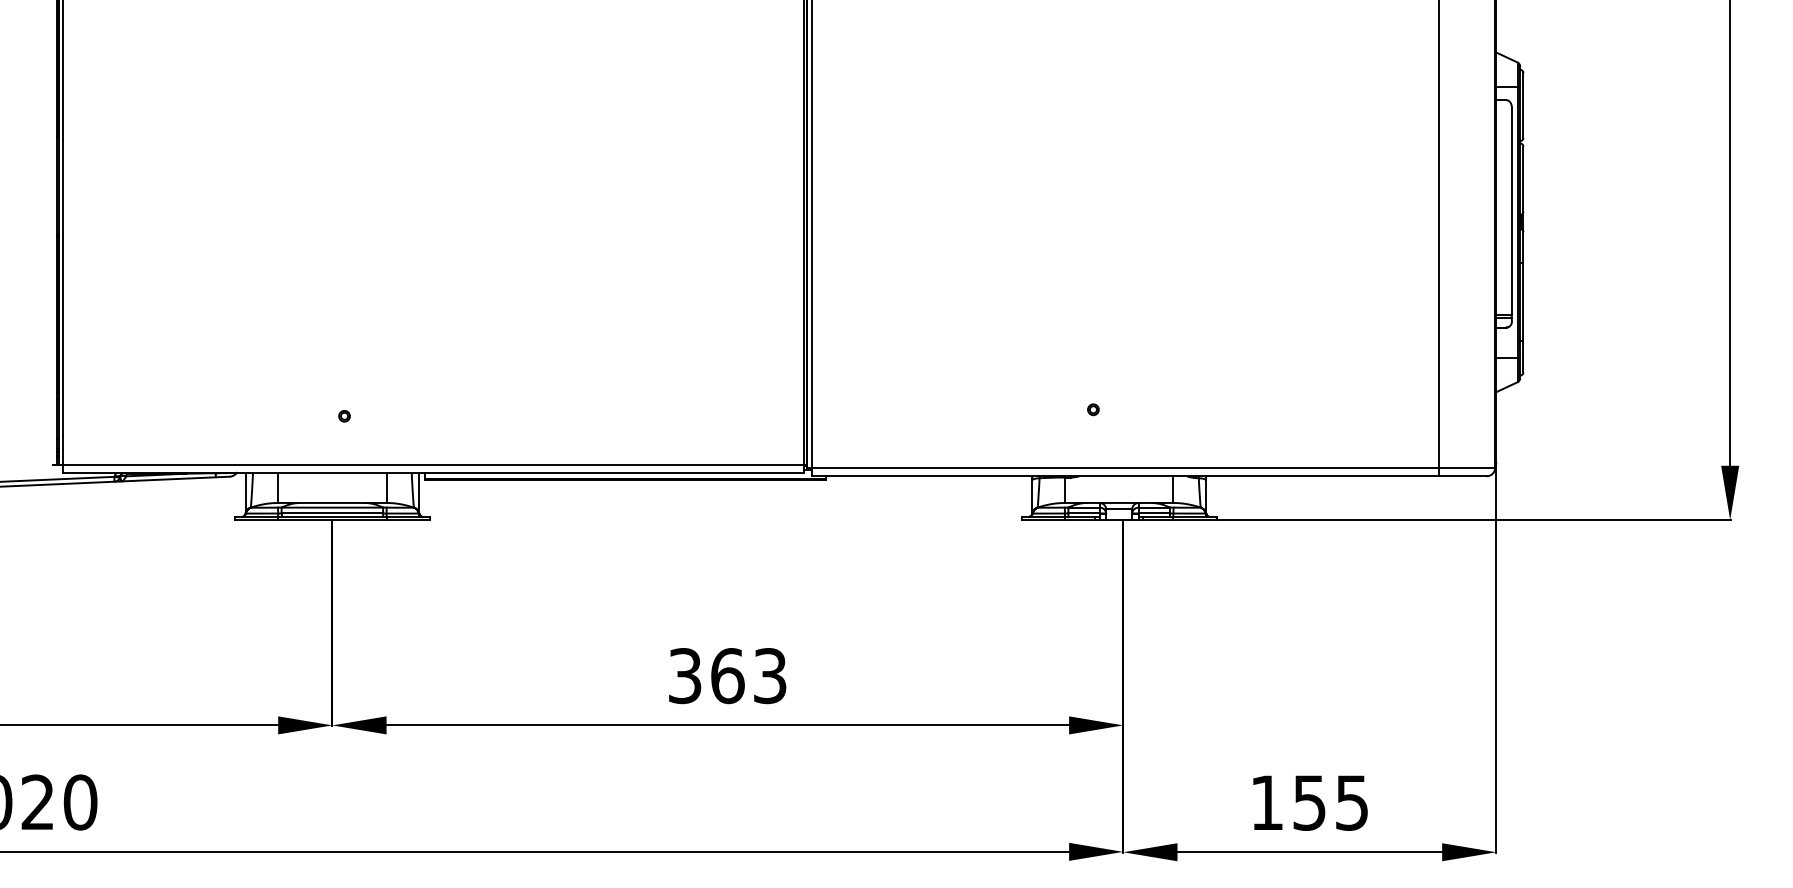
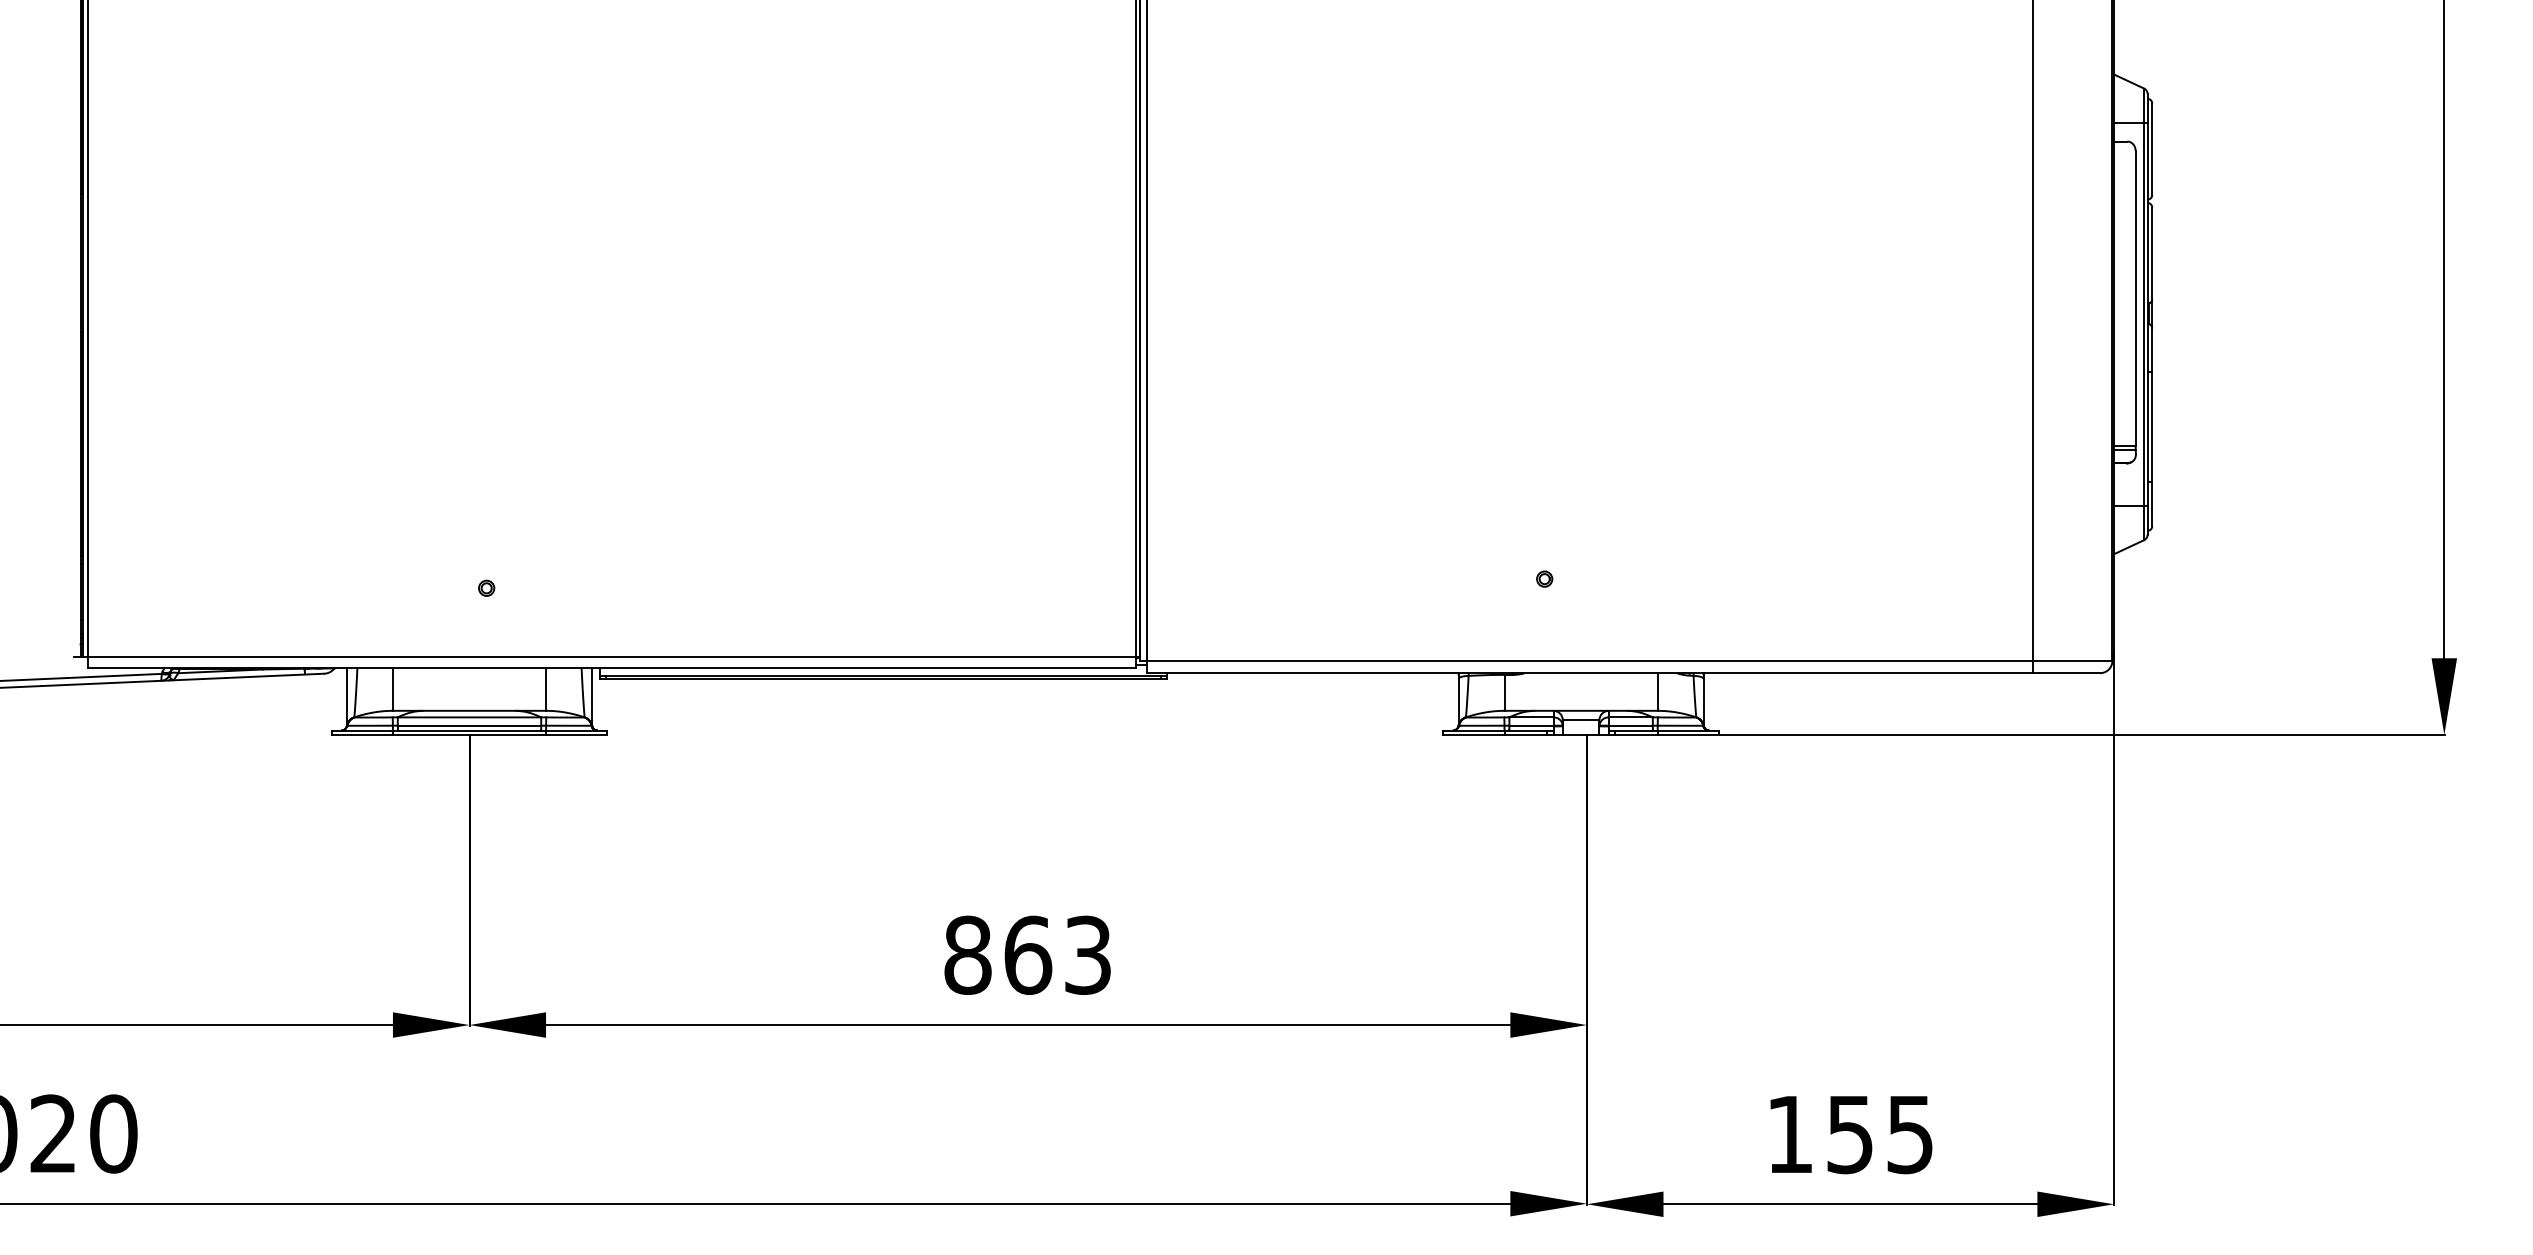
text: (684, 676) -> (966, 955), 363 -> 863

